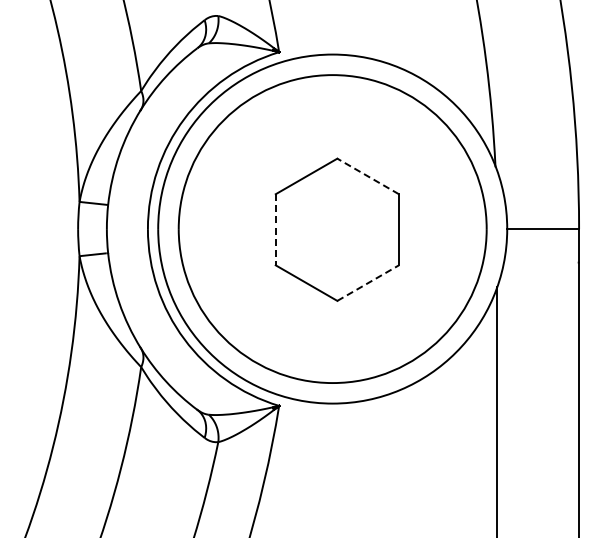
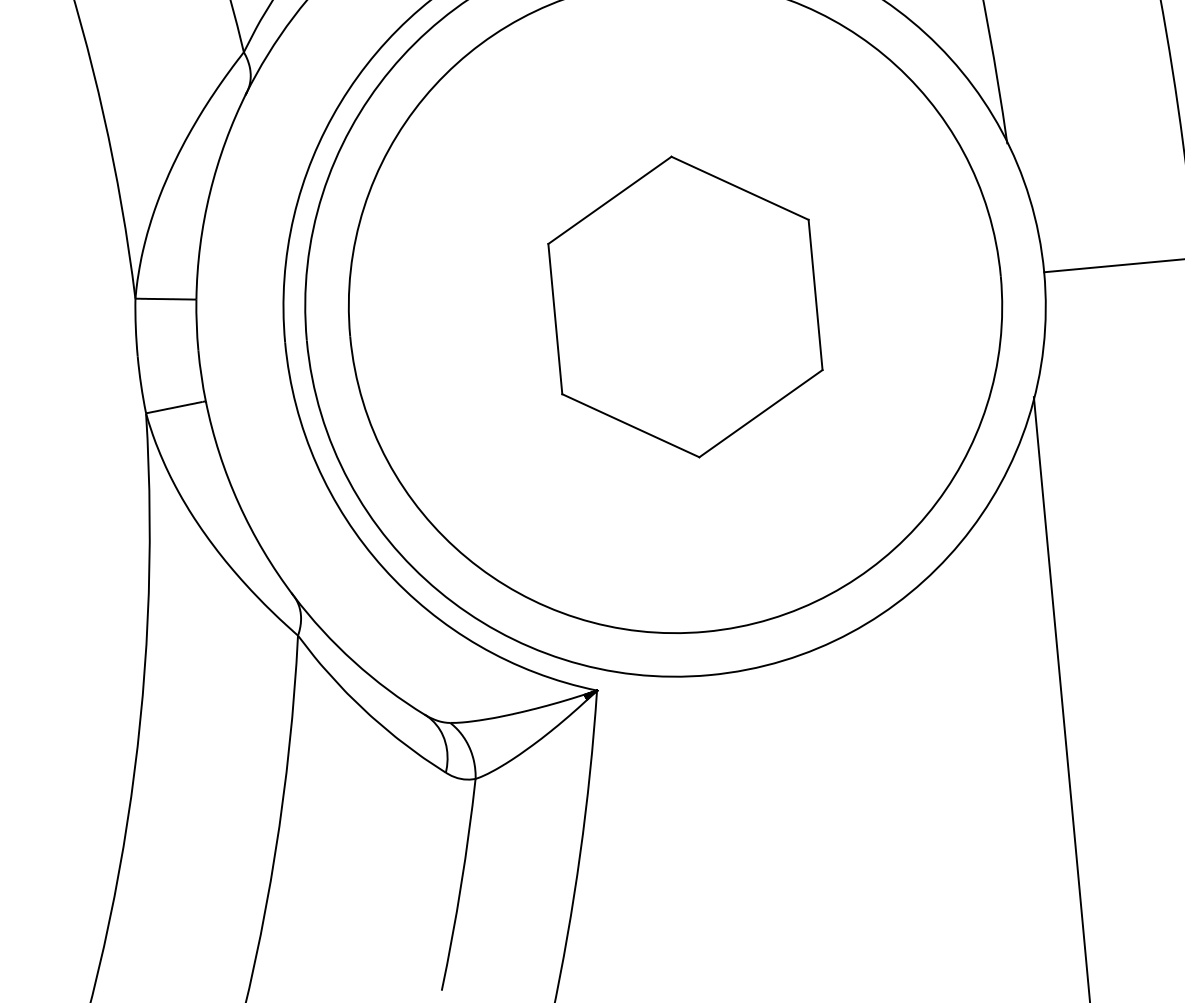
line: (368, 176) -> (740, 188), dashed -> solid
line: (275, 229) -> (554, 318), dashed -> solid
line: (368, 283) -> (761, 414), dashed -> solid

